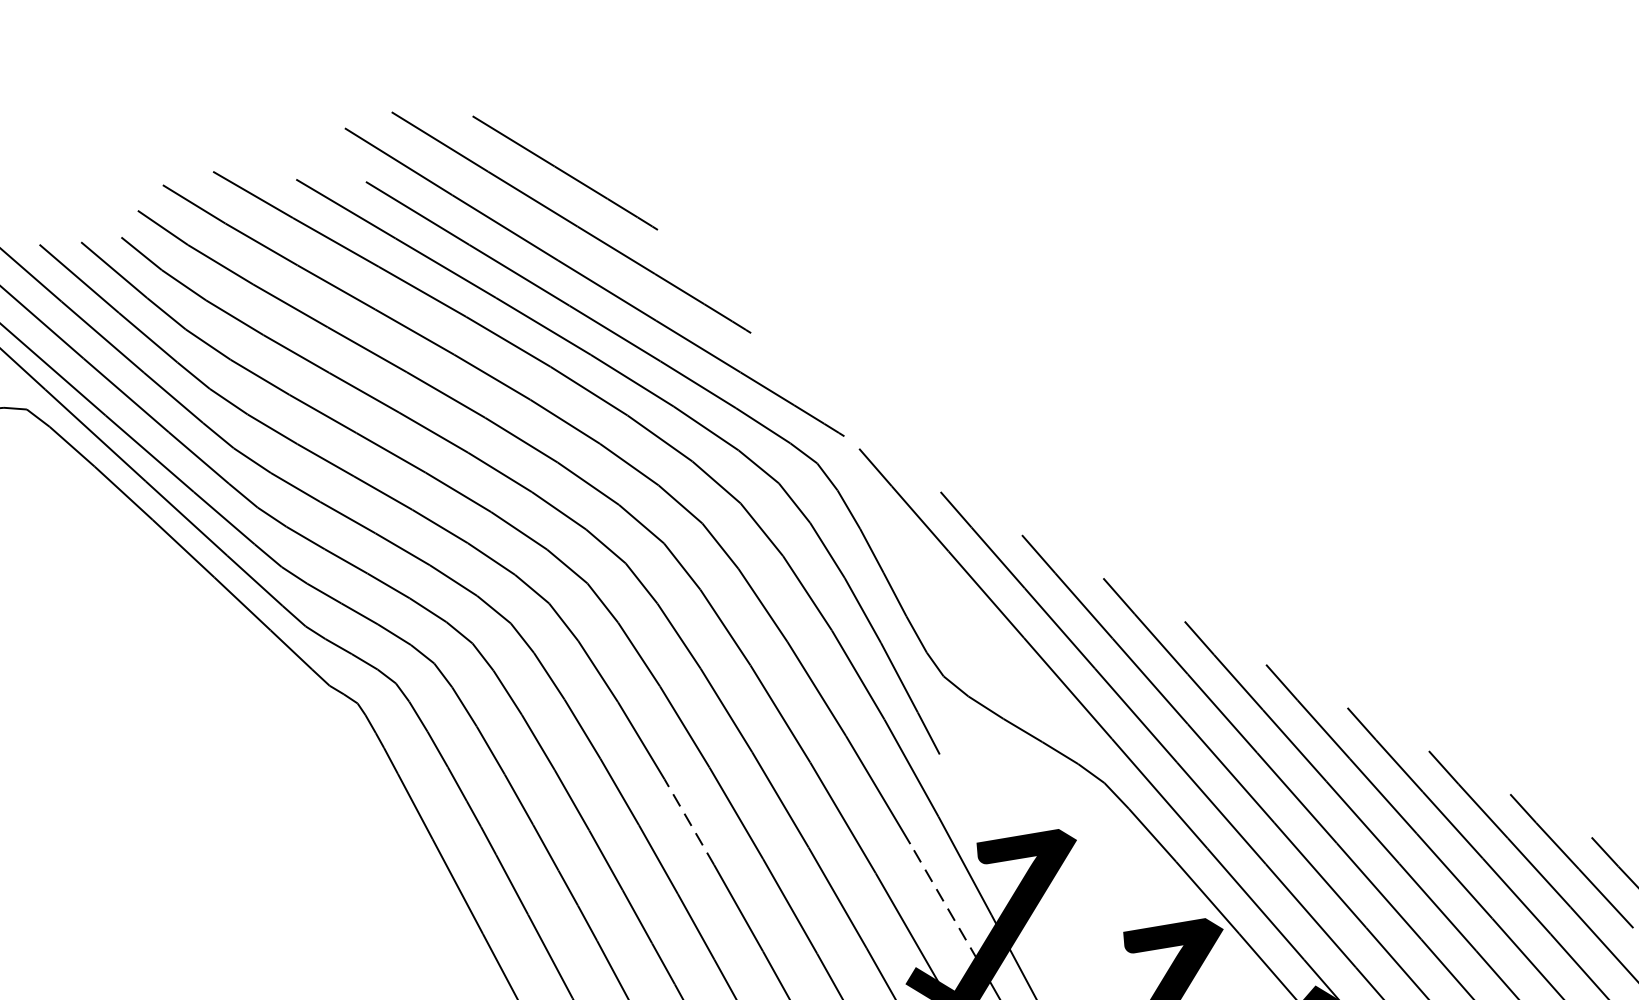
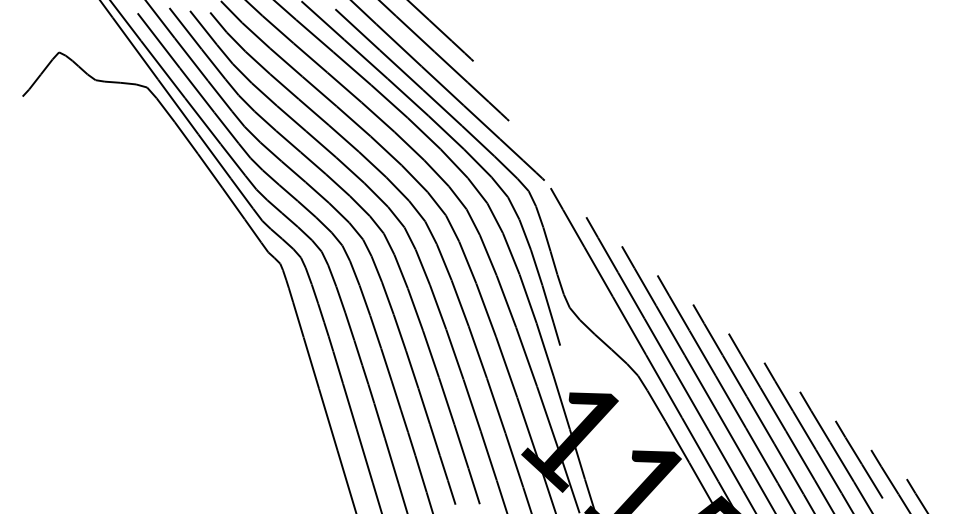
line: (690, 822) -> (431, 354), dashed -> solid
line: (942, 900) -> (547, 417), dashed -> solid

